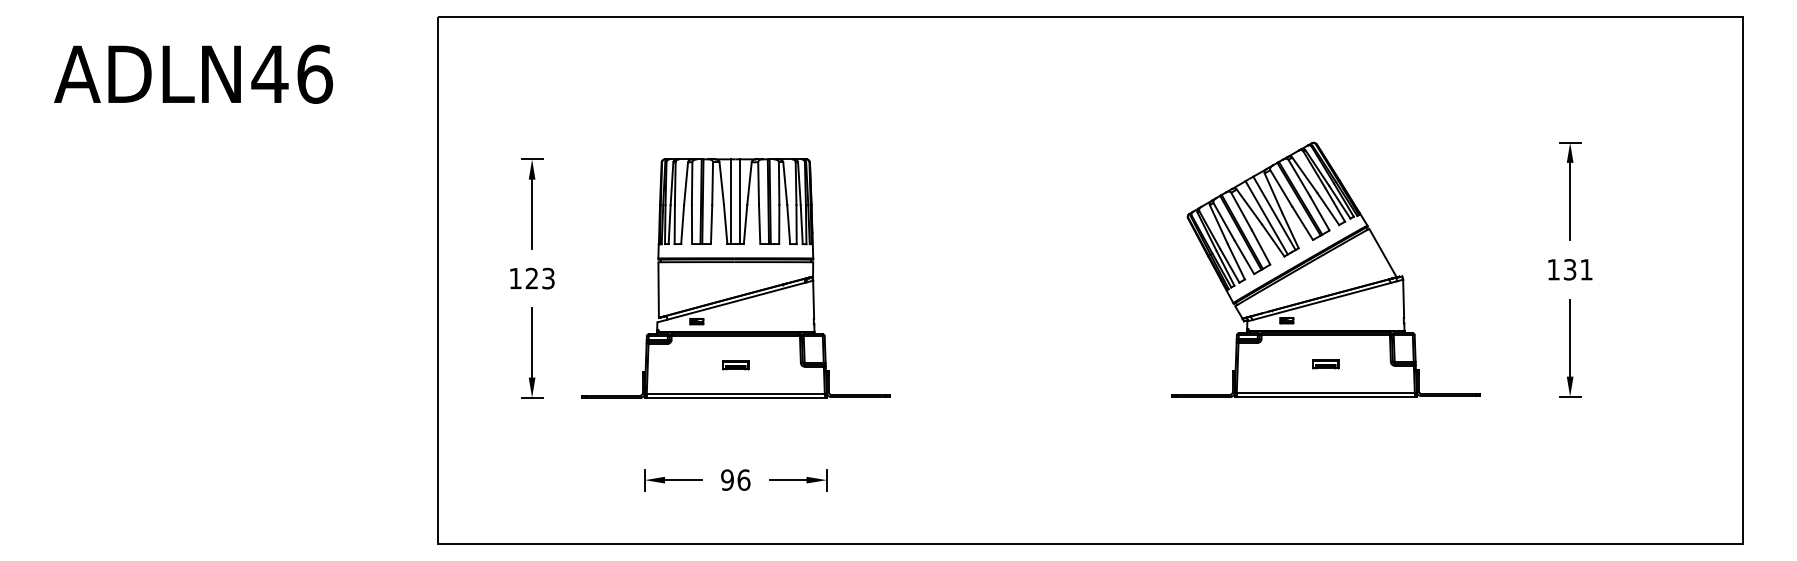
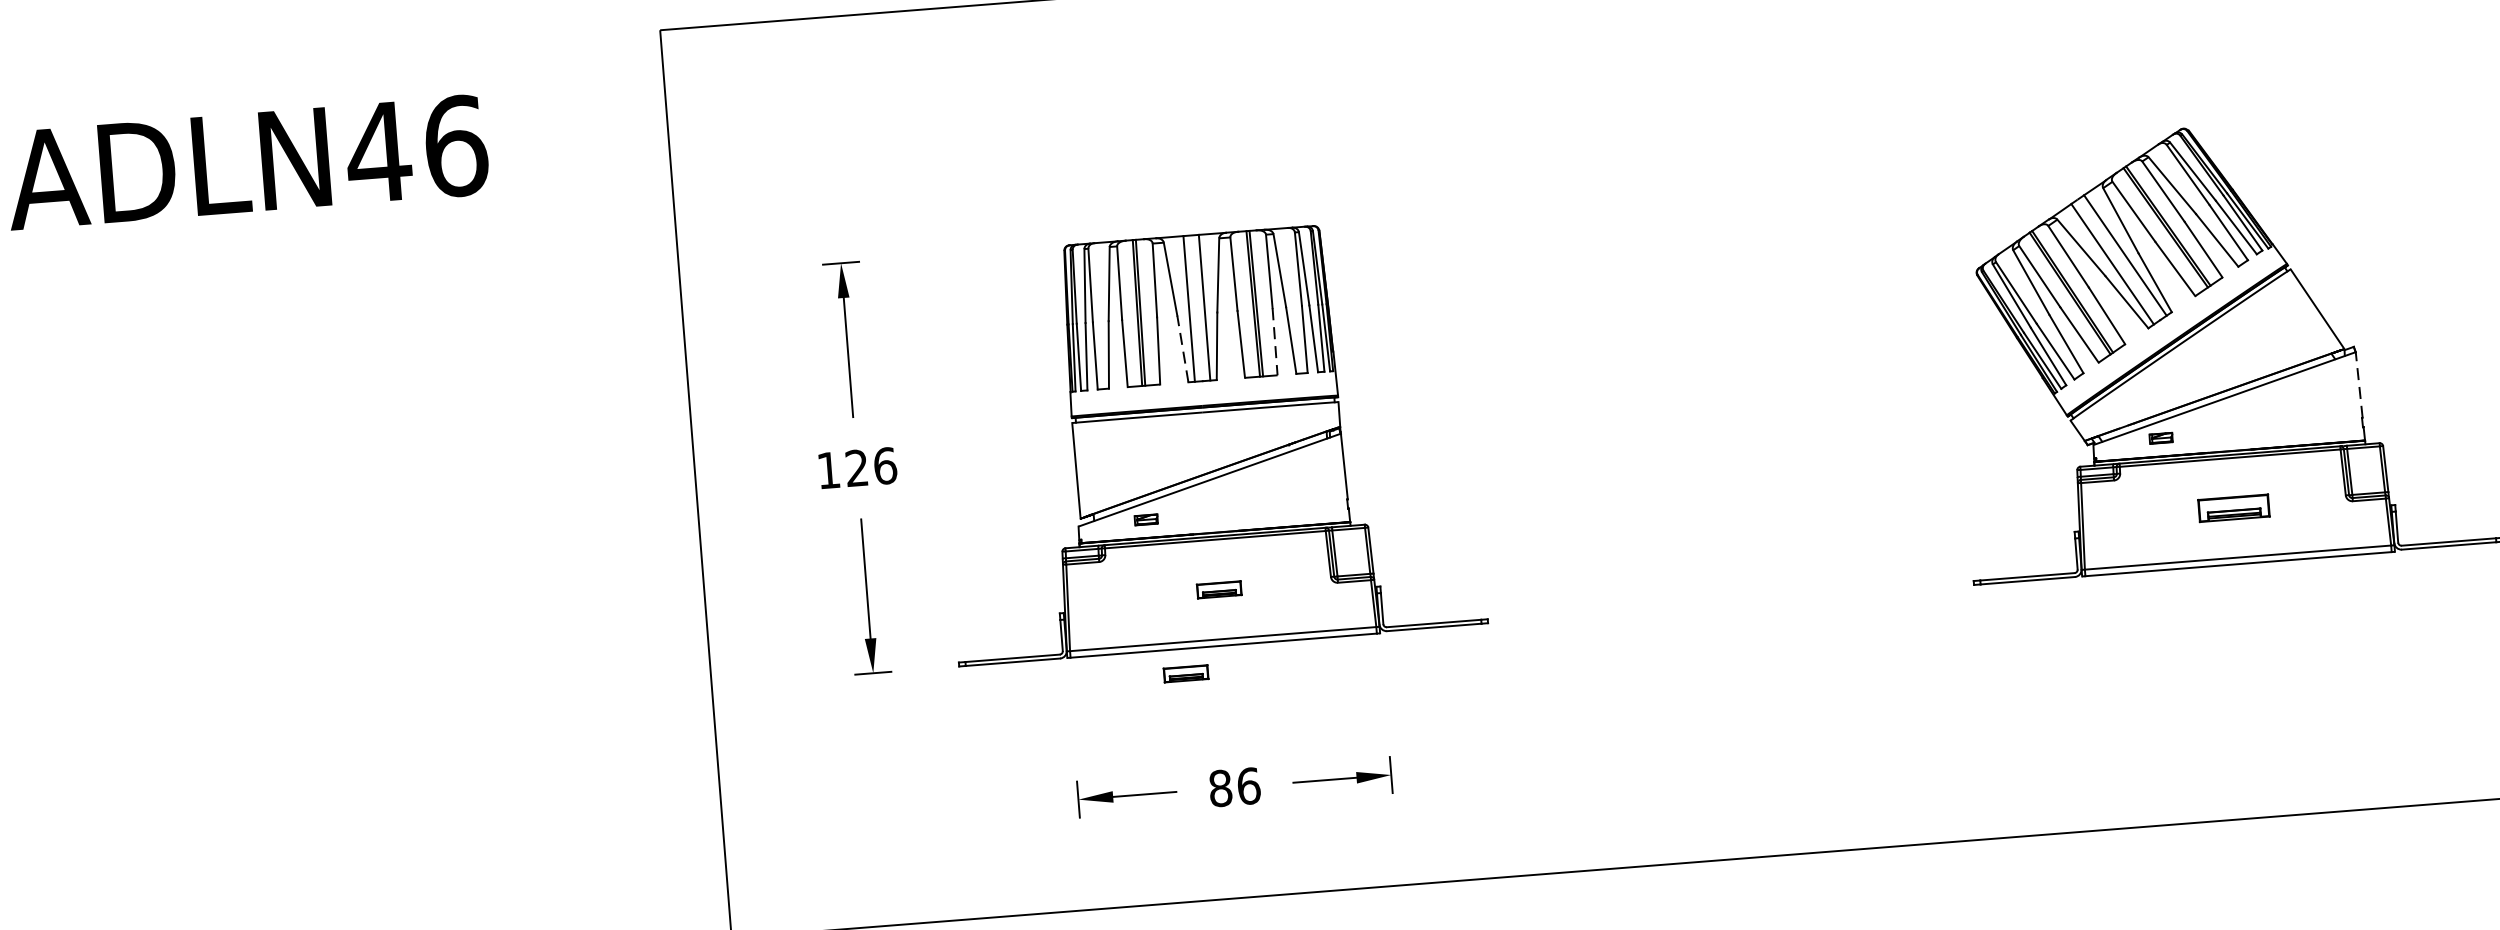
line: (725, 224) -> (1182, 348), solid -> dashed
line: (779, 225) -> (1275, 343), solid -> dashed
text: (548, 278) -> (885, 465), 123 -> 126
line: (1403, 298) -> (2358, 384), solid -> dashed
part: (1325, 364) -> (2233, 508), size x1.6
part: (712, 412) -> (1185, 674), added
text: (727, 479) -> (1220, 787), 96 -> 86

